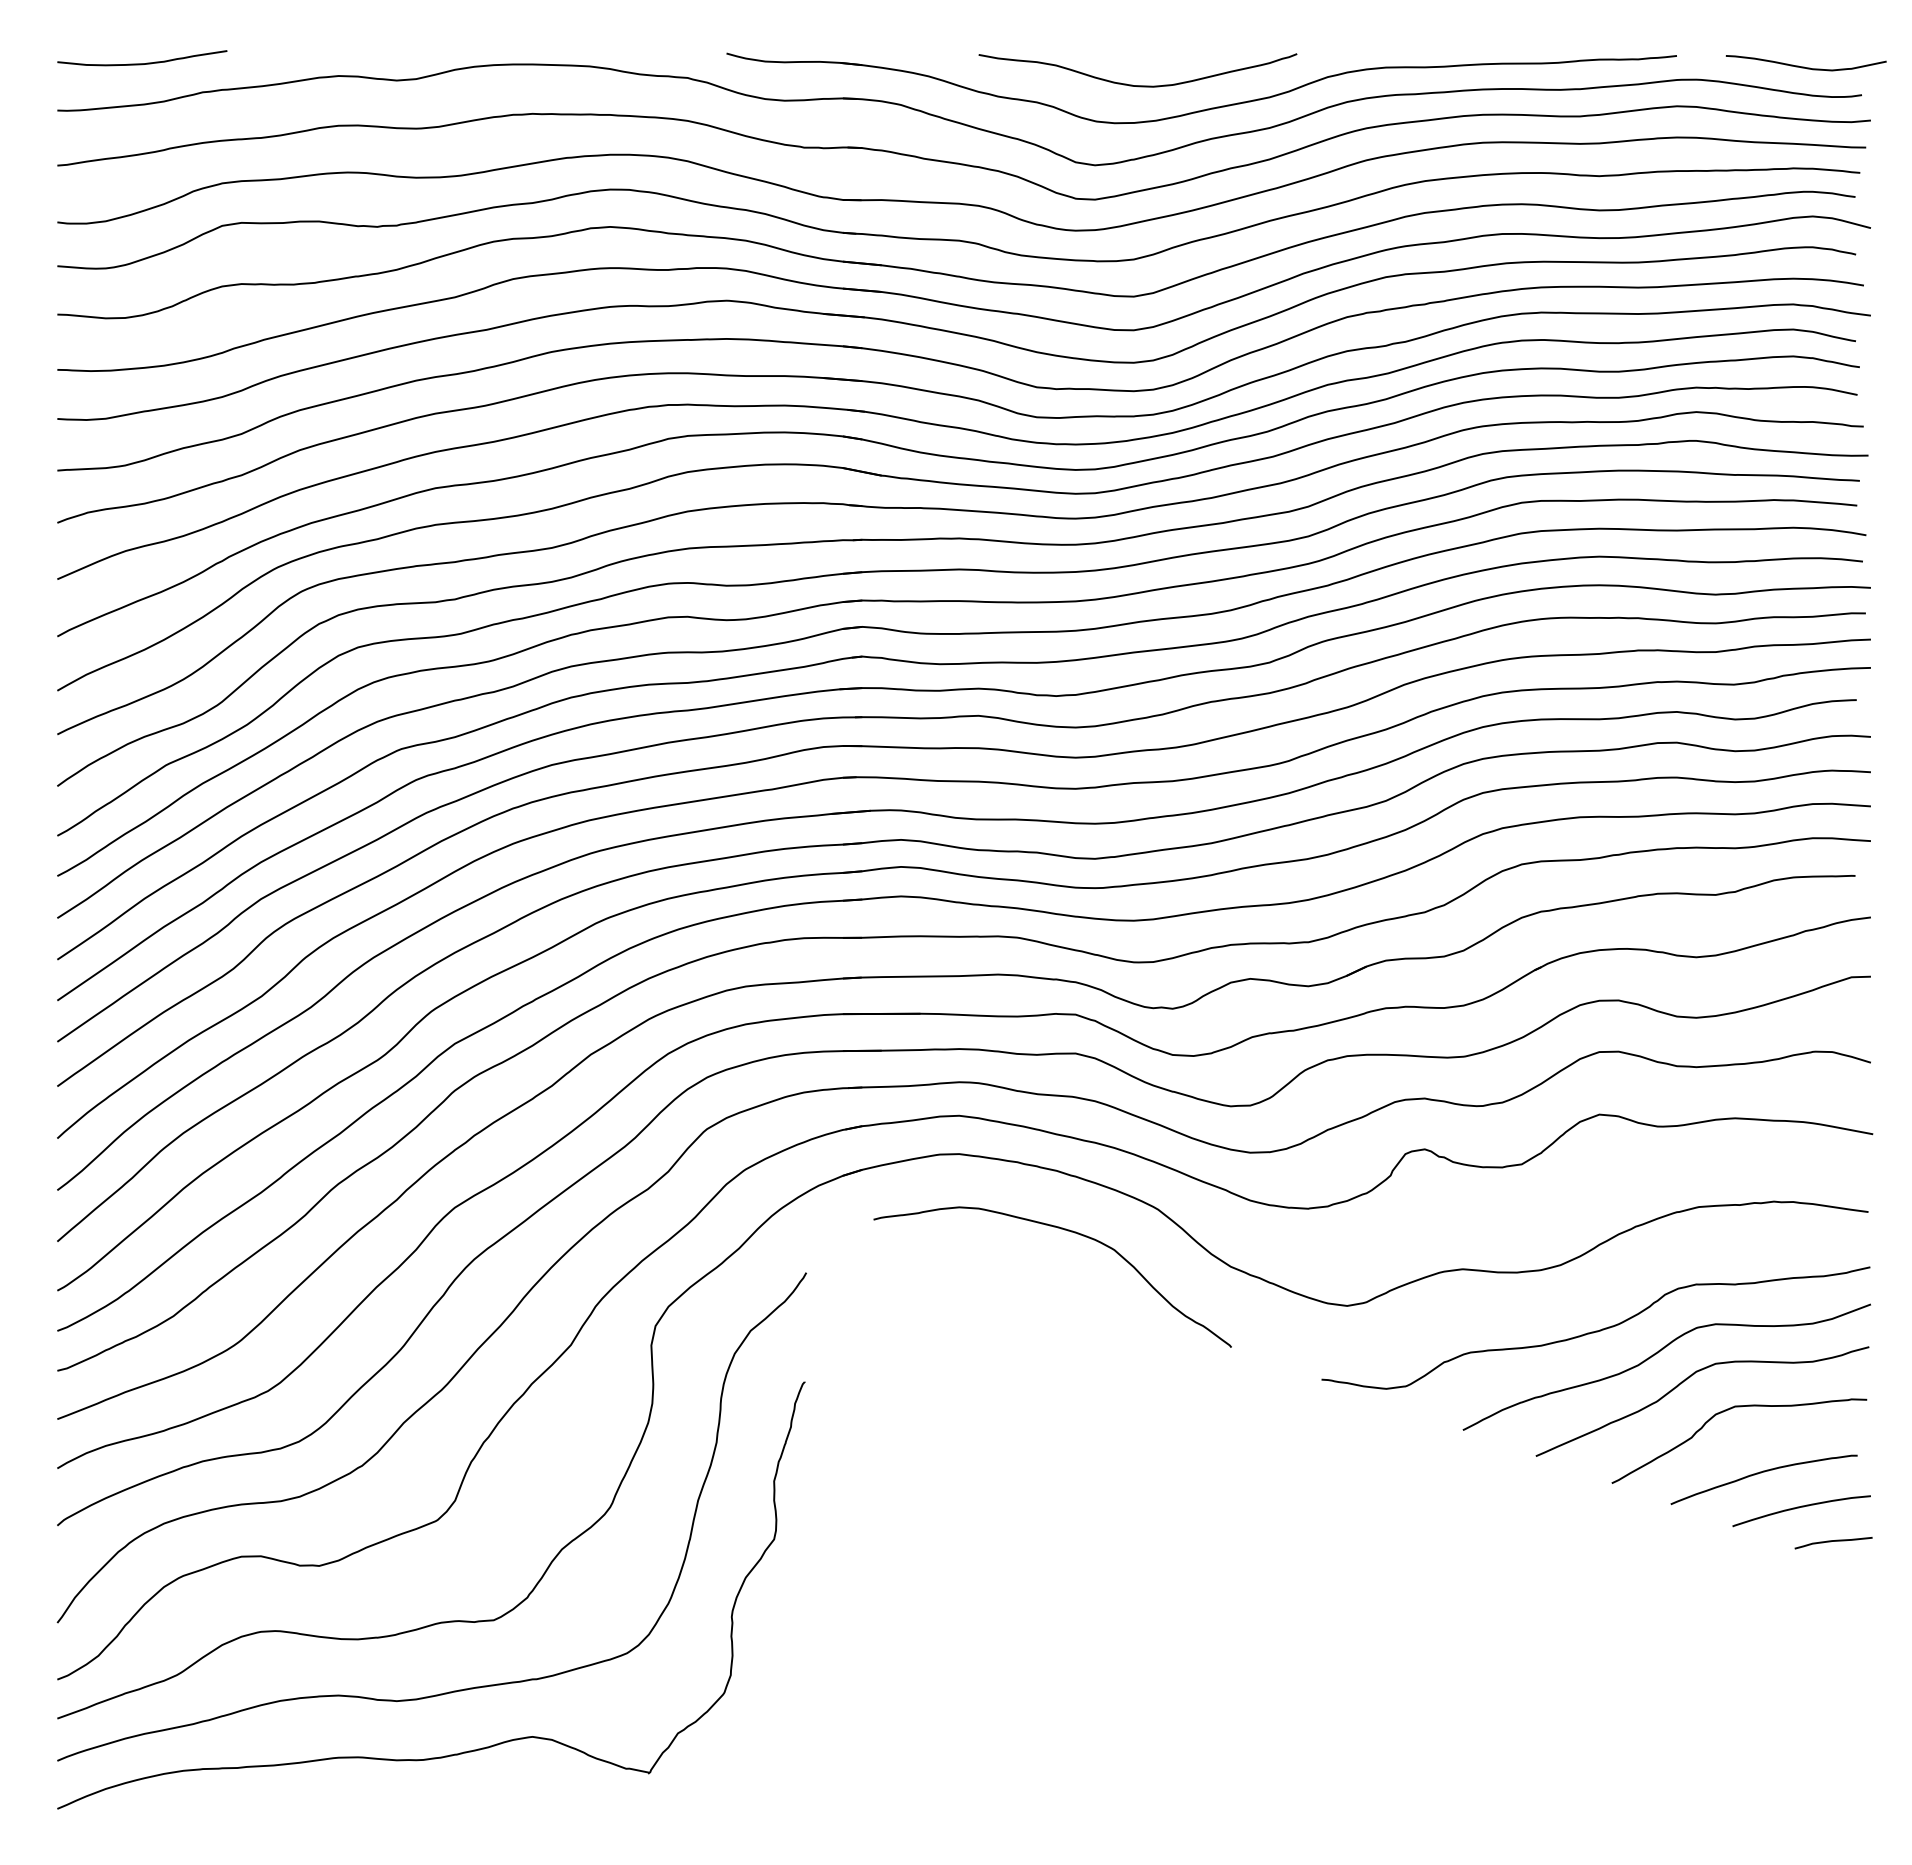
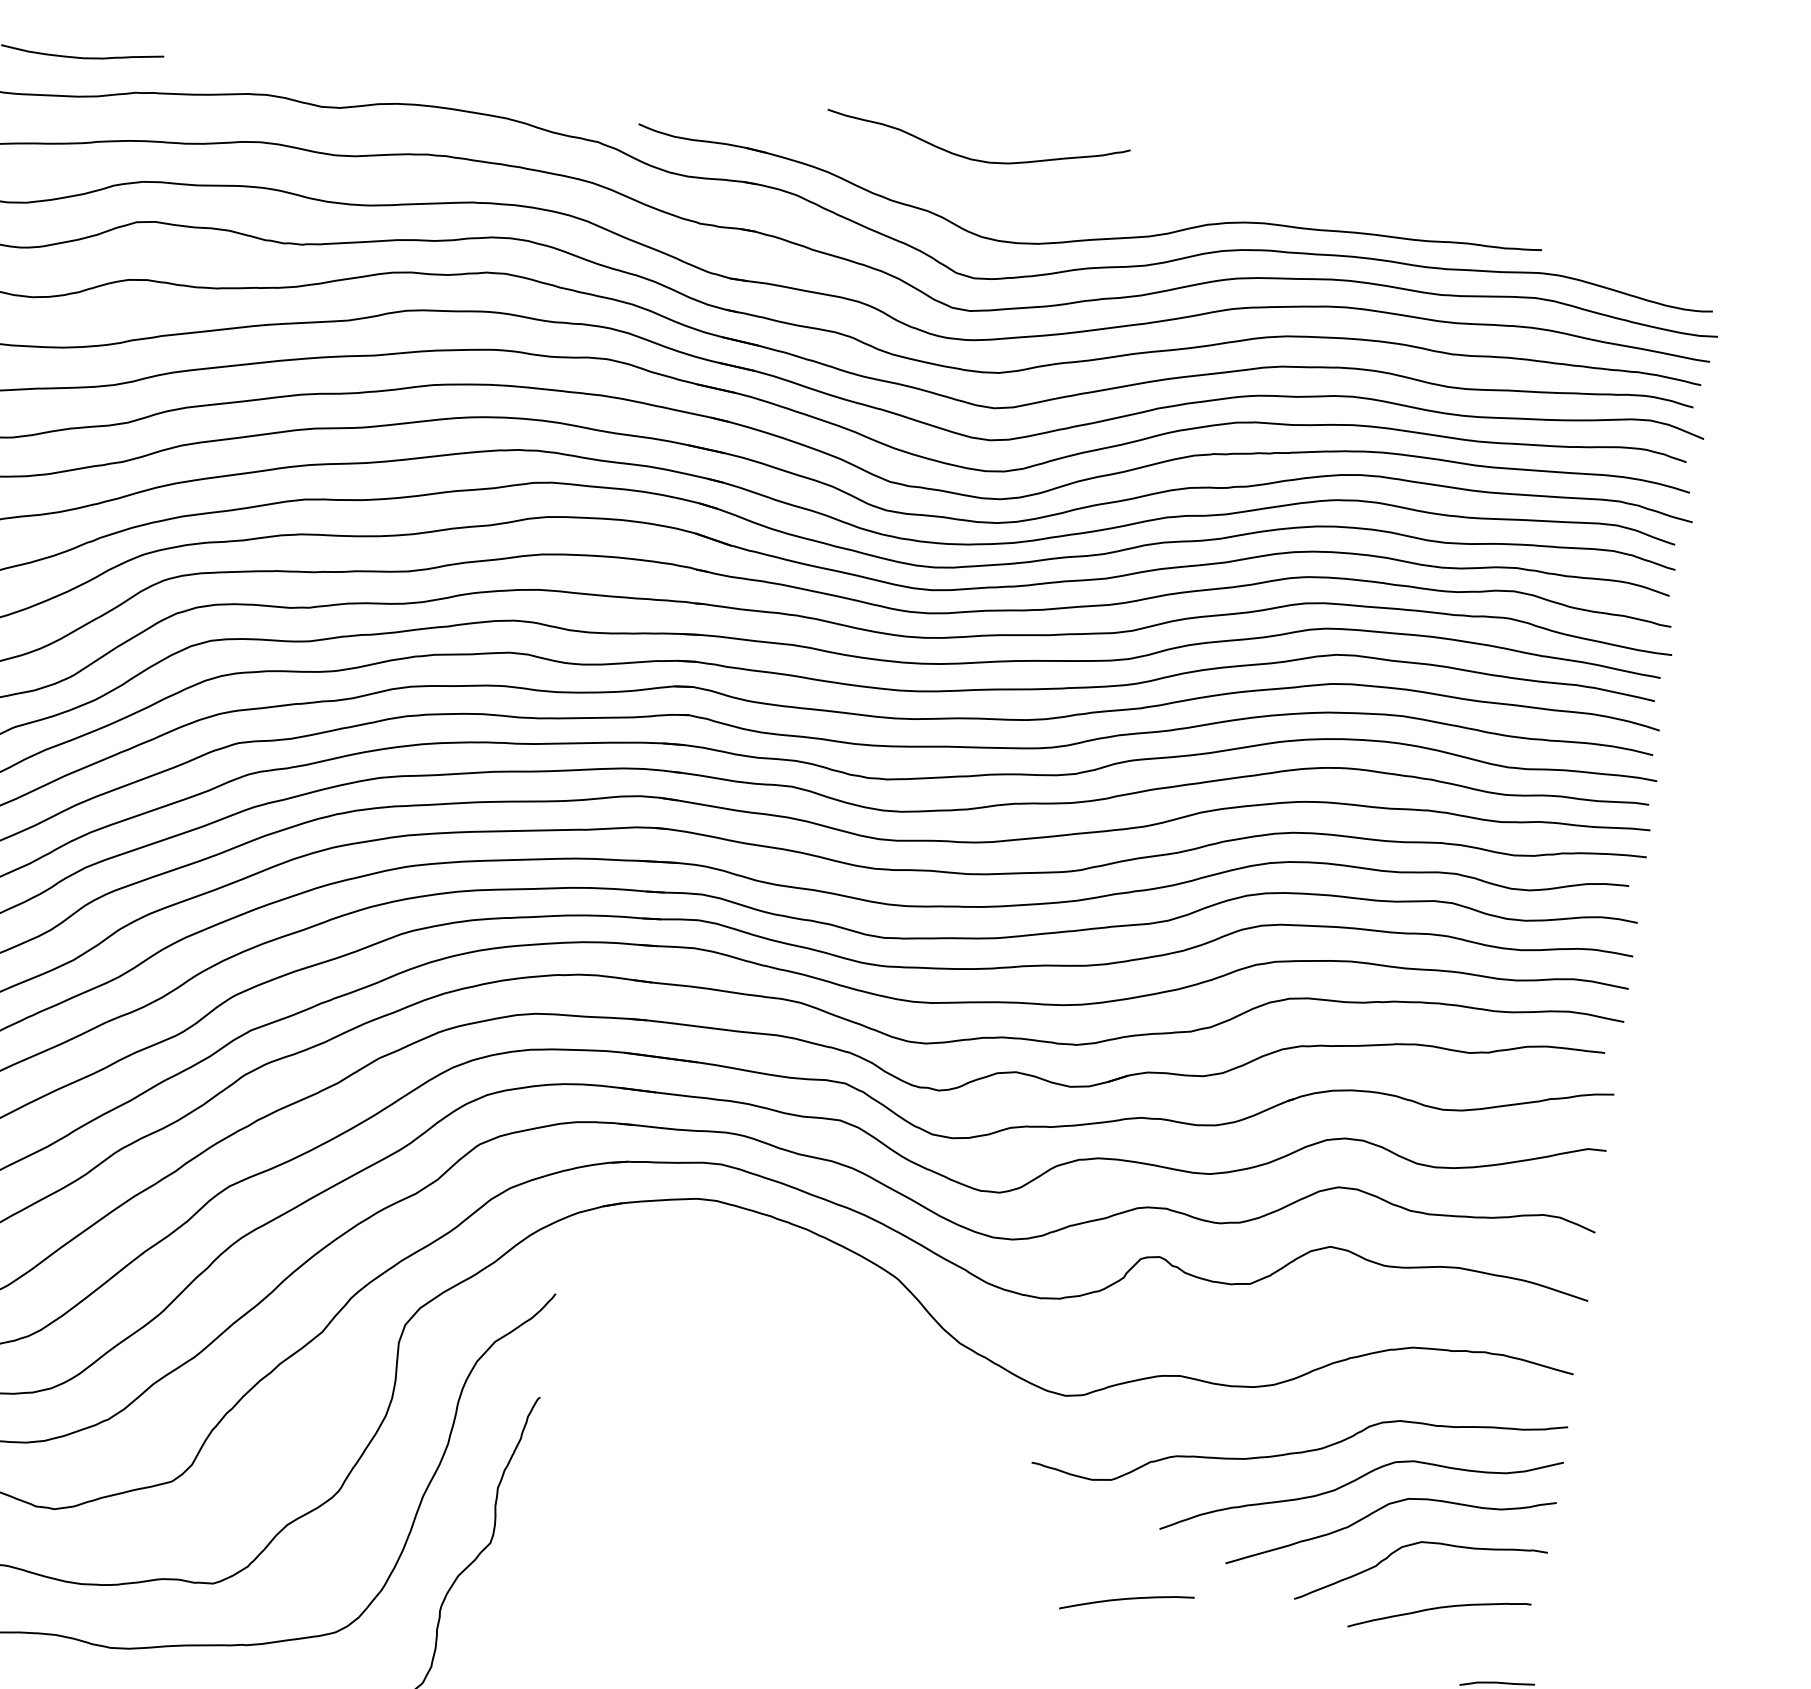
curve: (1804, 66) -> (1661, 276), removed
curve: (1132, 84) -> (970, 157), moved
curve: (1067, 1231) -> (809, 1288), removed
curve: (1799, 1508) -> (1125, 1600), moved

